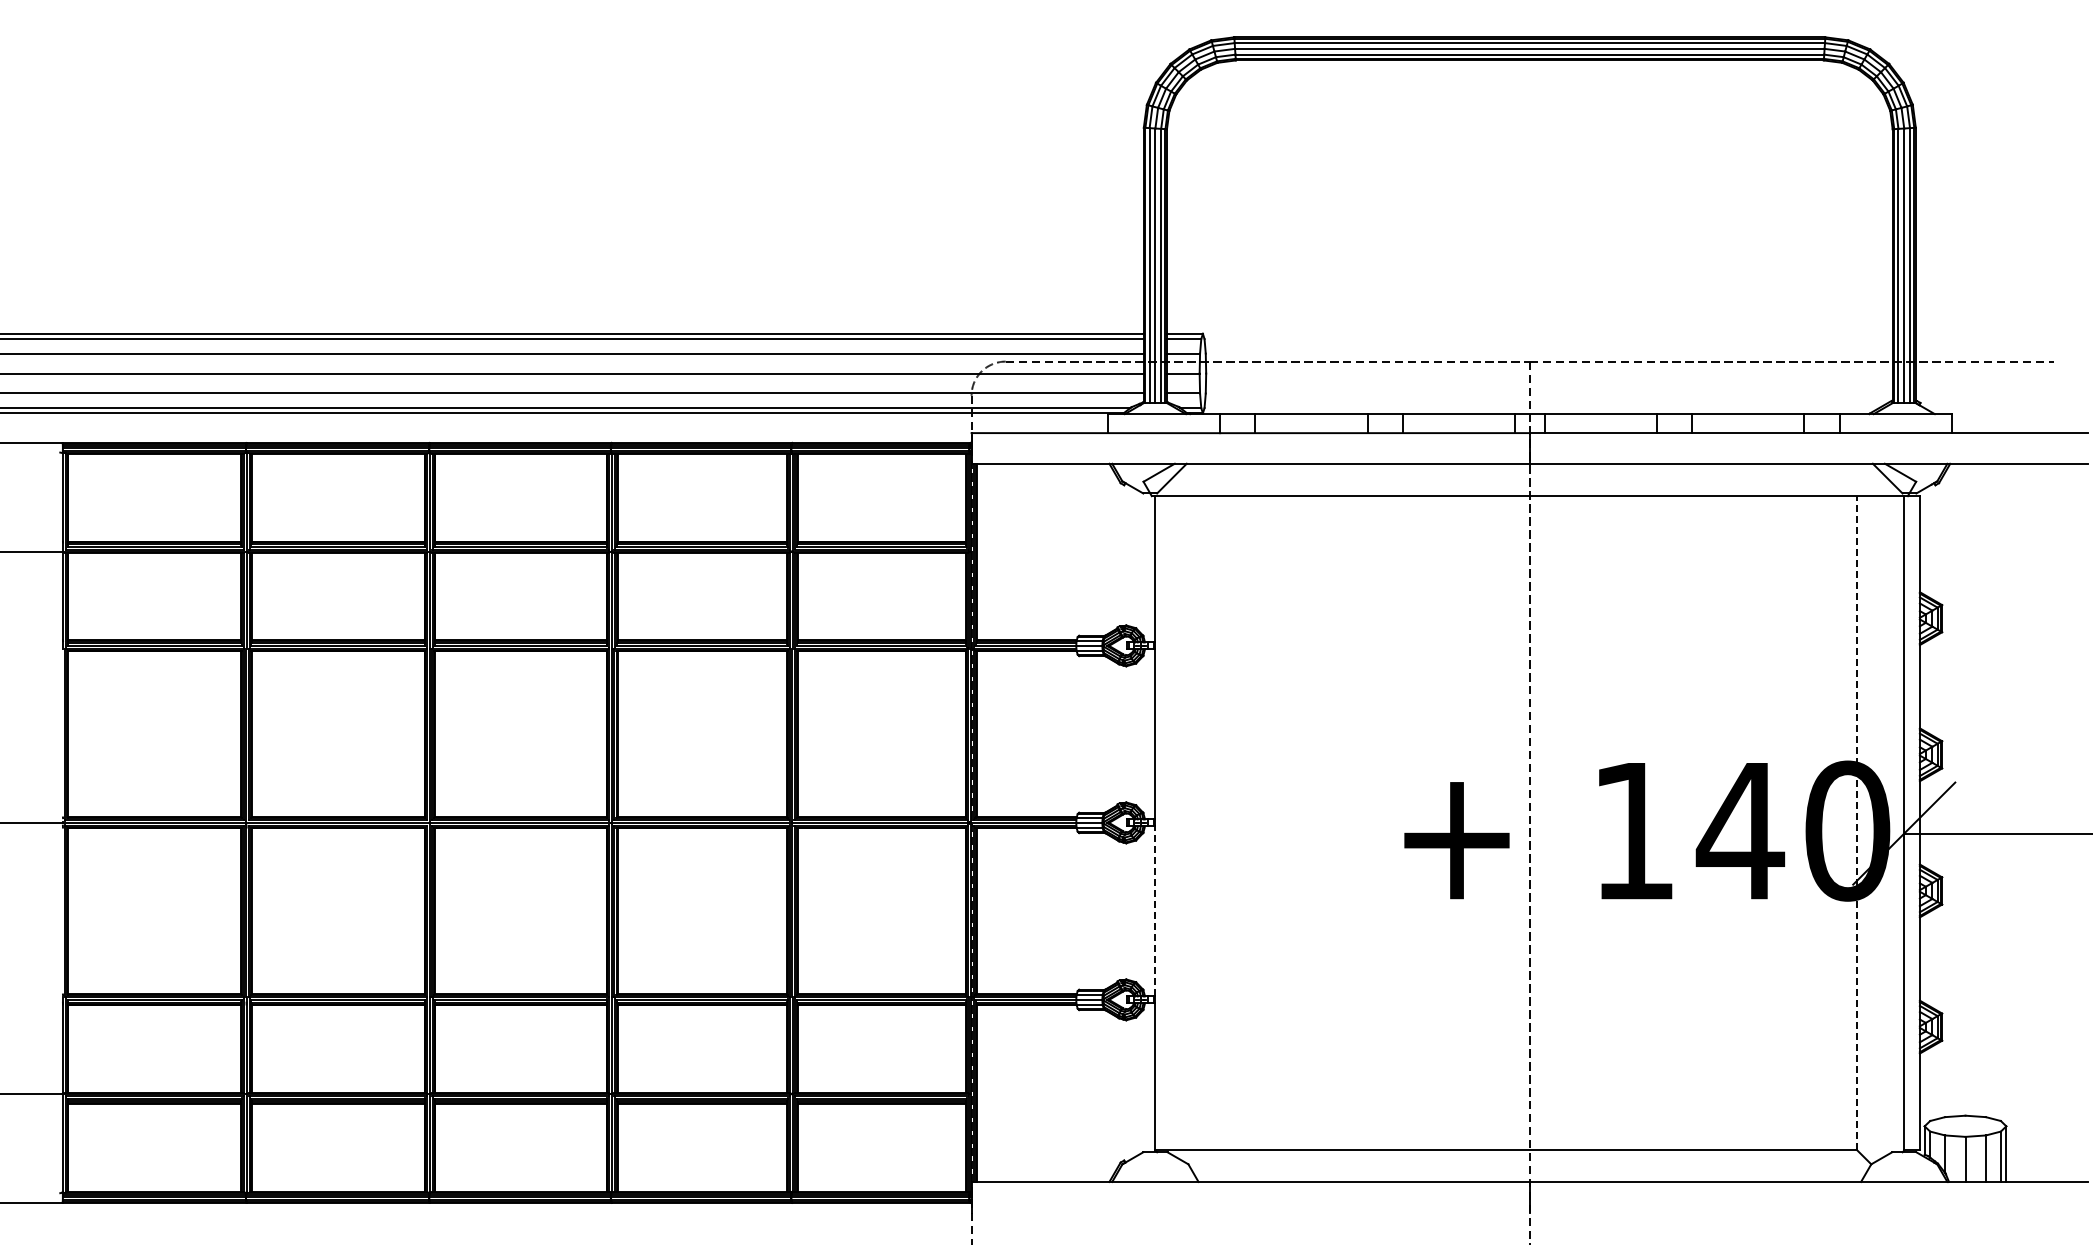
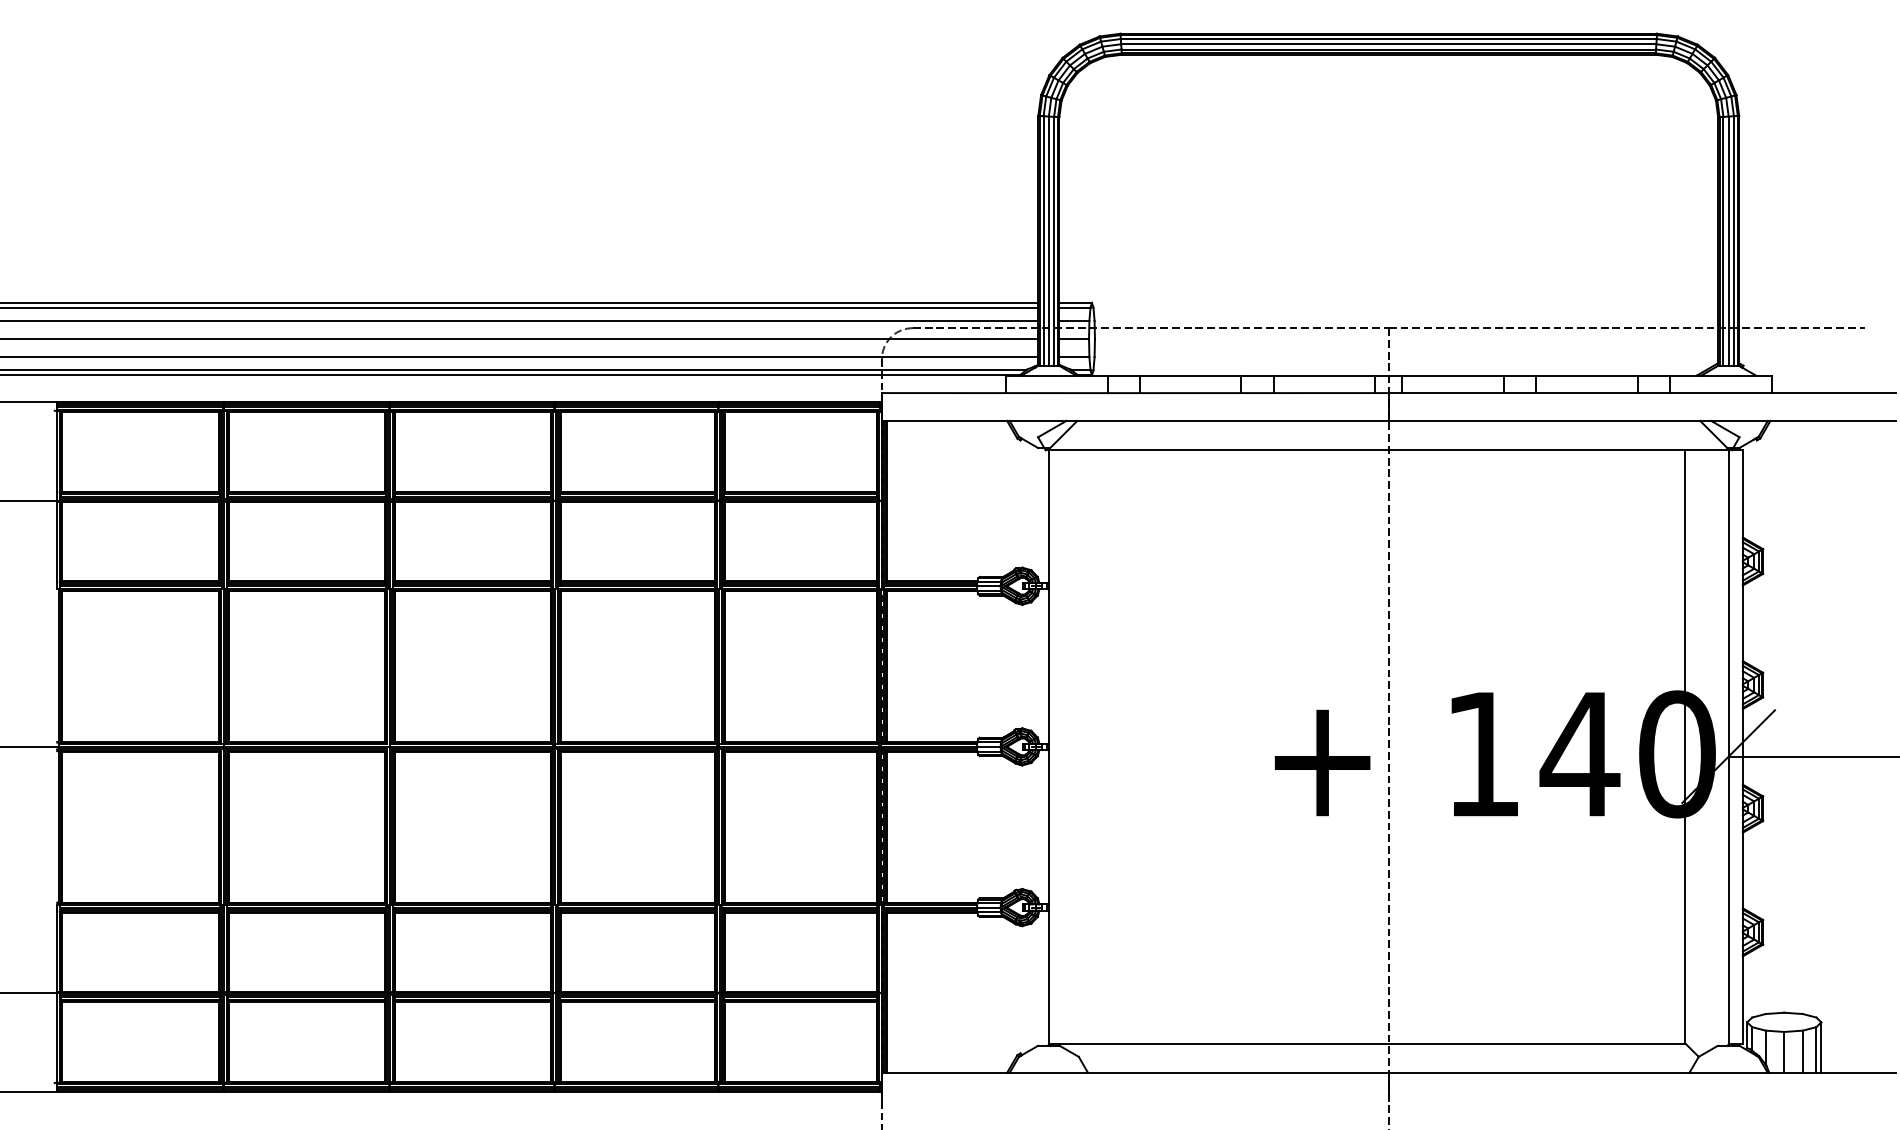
line: (1856, 822) -> (1685, 746), dashed -> solid
line: (1155, 910) -> (1048, 826), dashed -> solid

